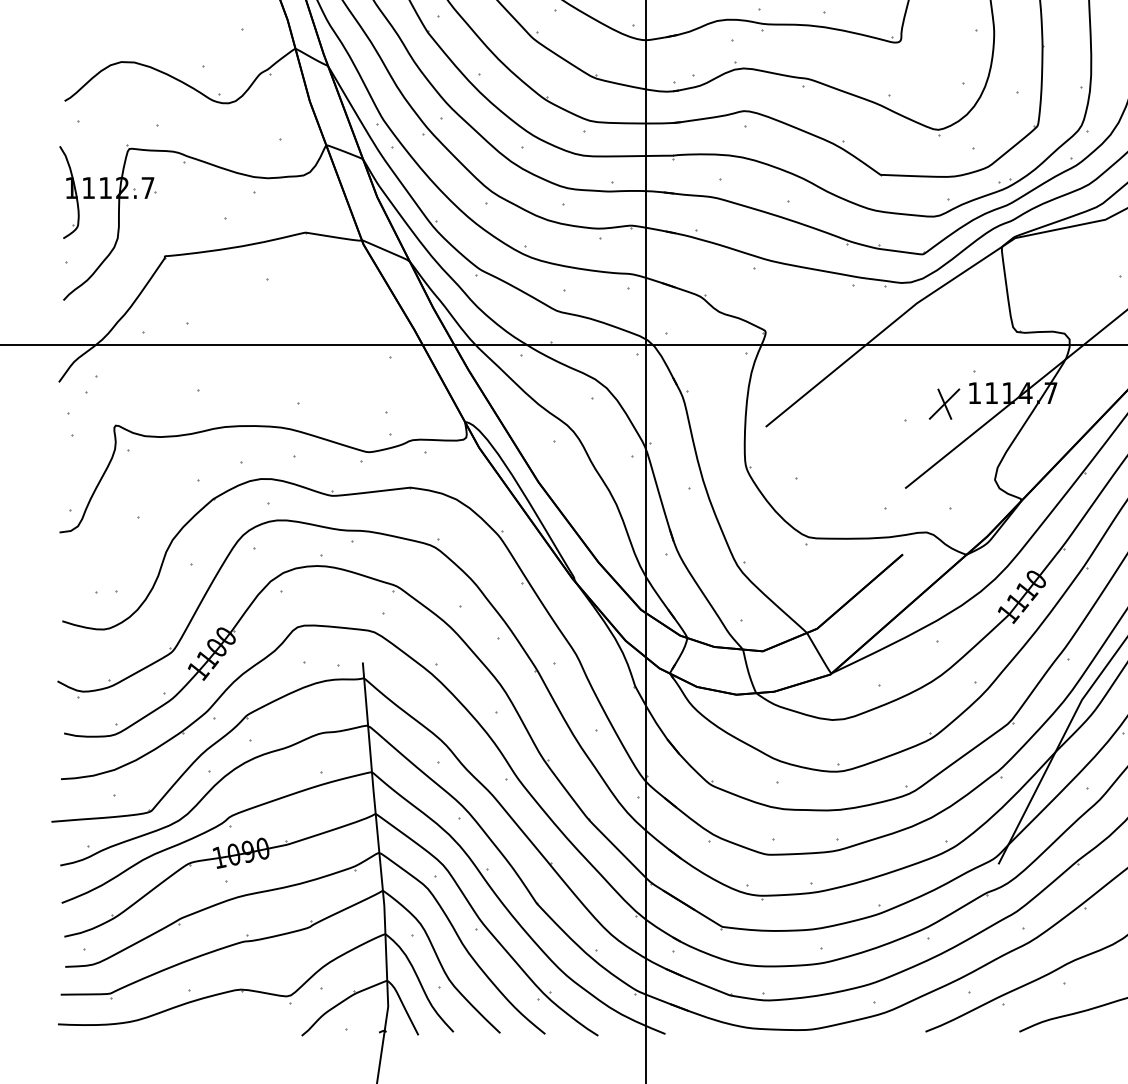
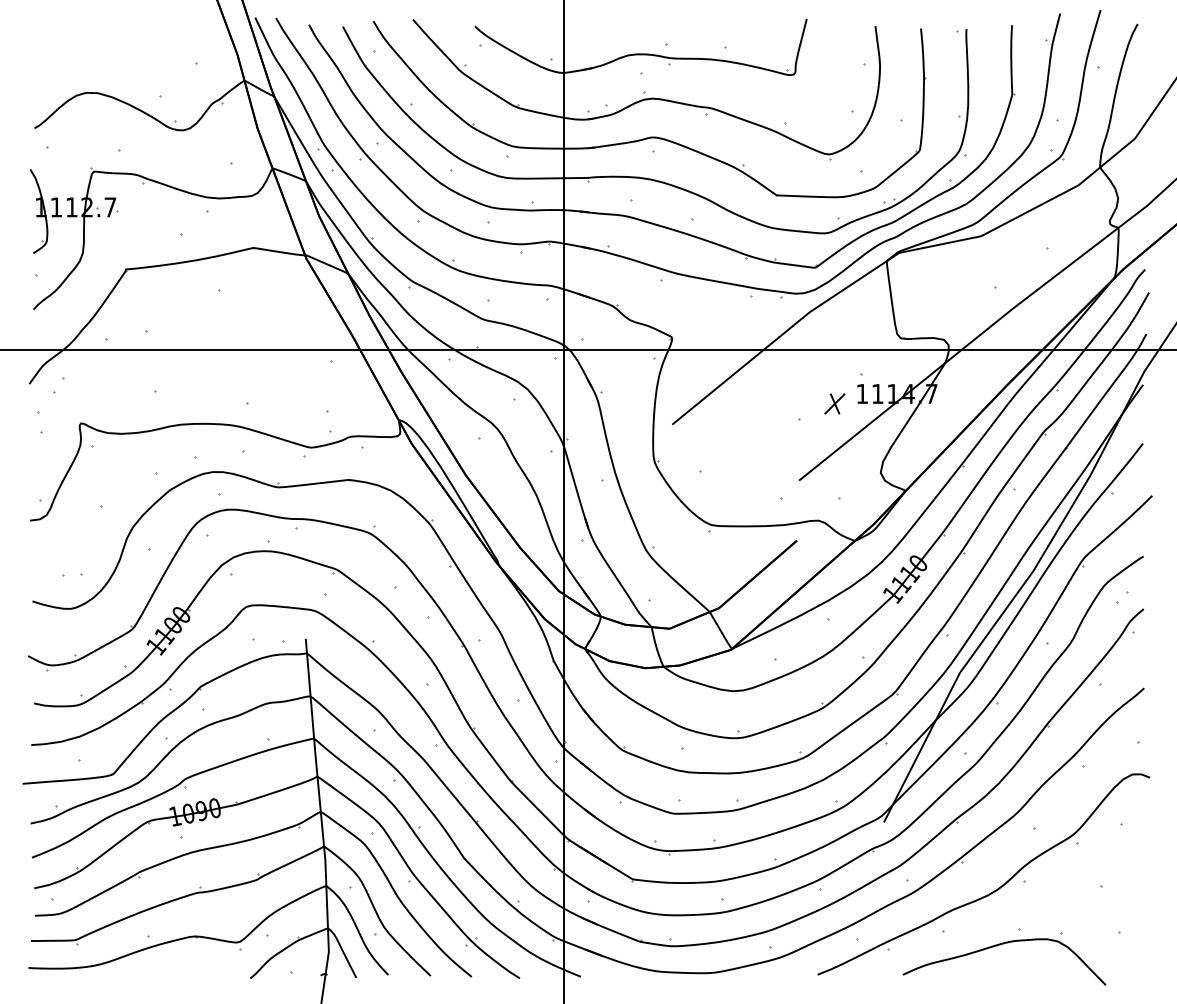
part: (944, 403) -> (834, 403), size x0.71

